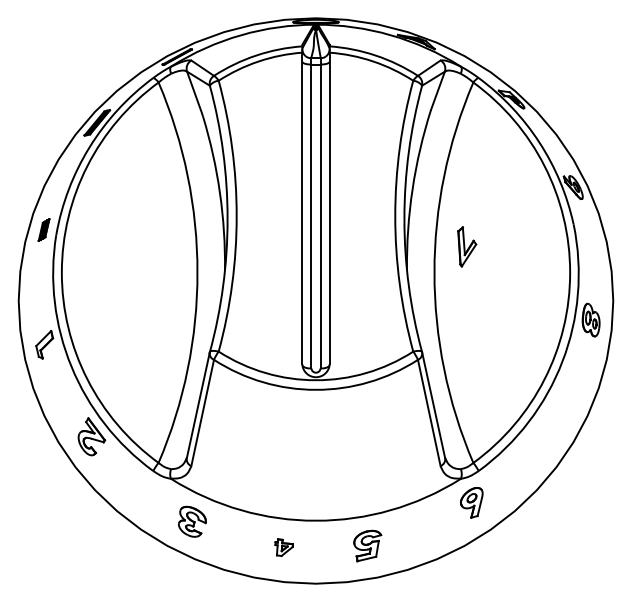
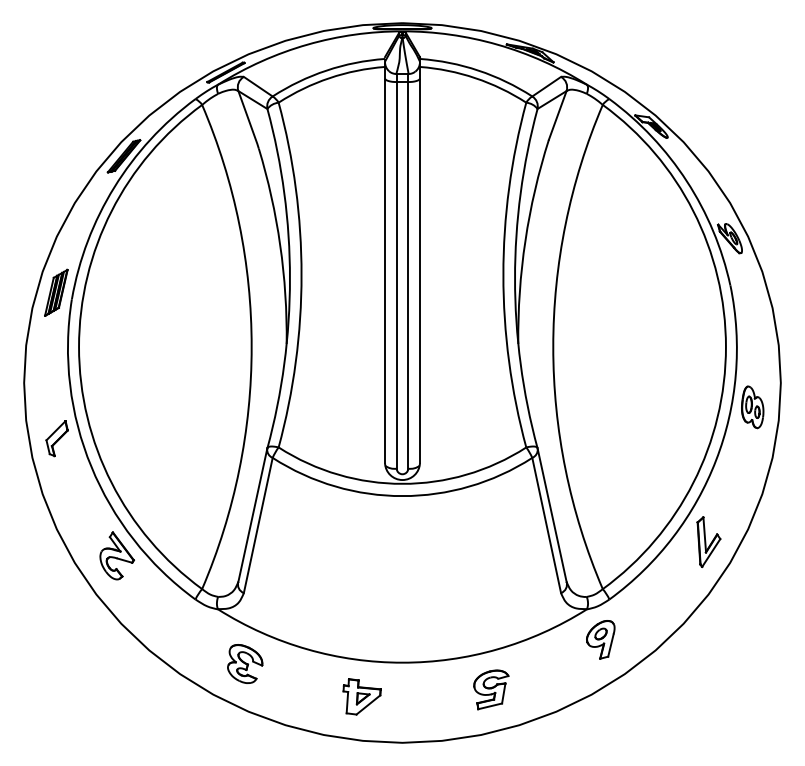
part: (44, 229) -> (56, 292), size x1.67
part: (466, 246) -> (708, 541), moved
part: (367, 545) -> (491, 689), moved
part: (283, 547) -> (361, 696), size x1.67

